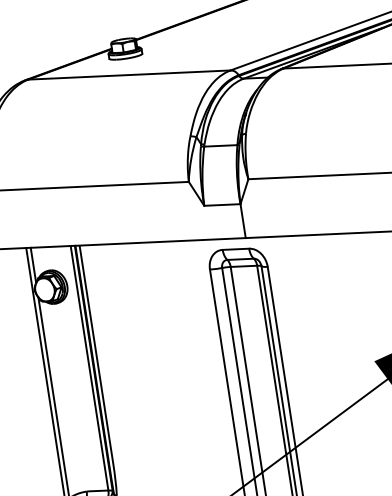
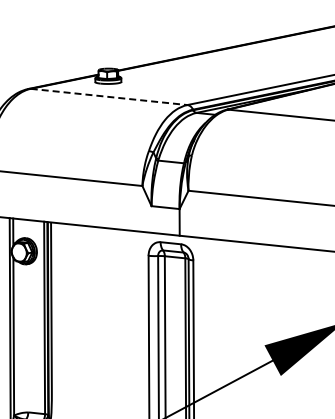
line: (129, 74) -> (109, 96), solid -> dashed

